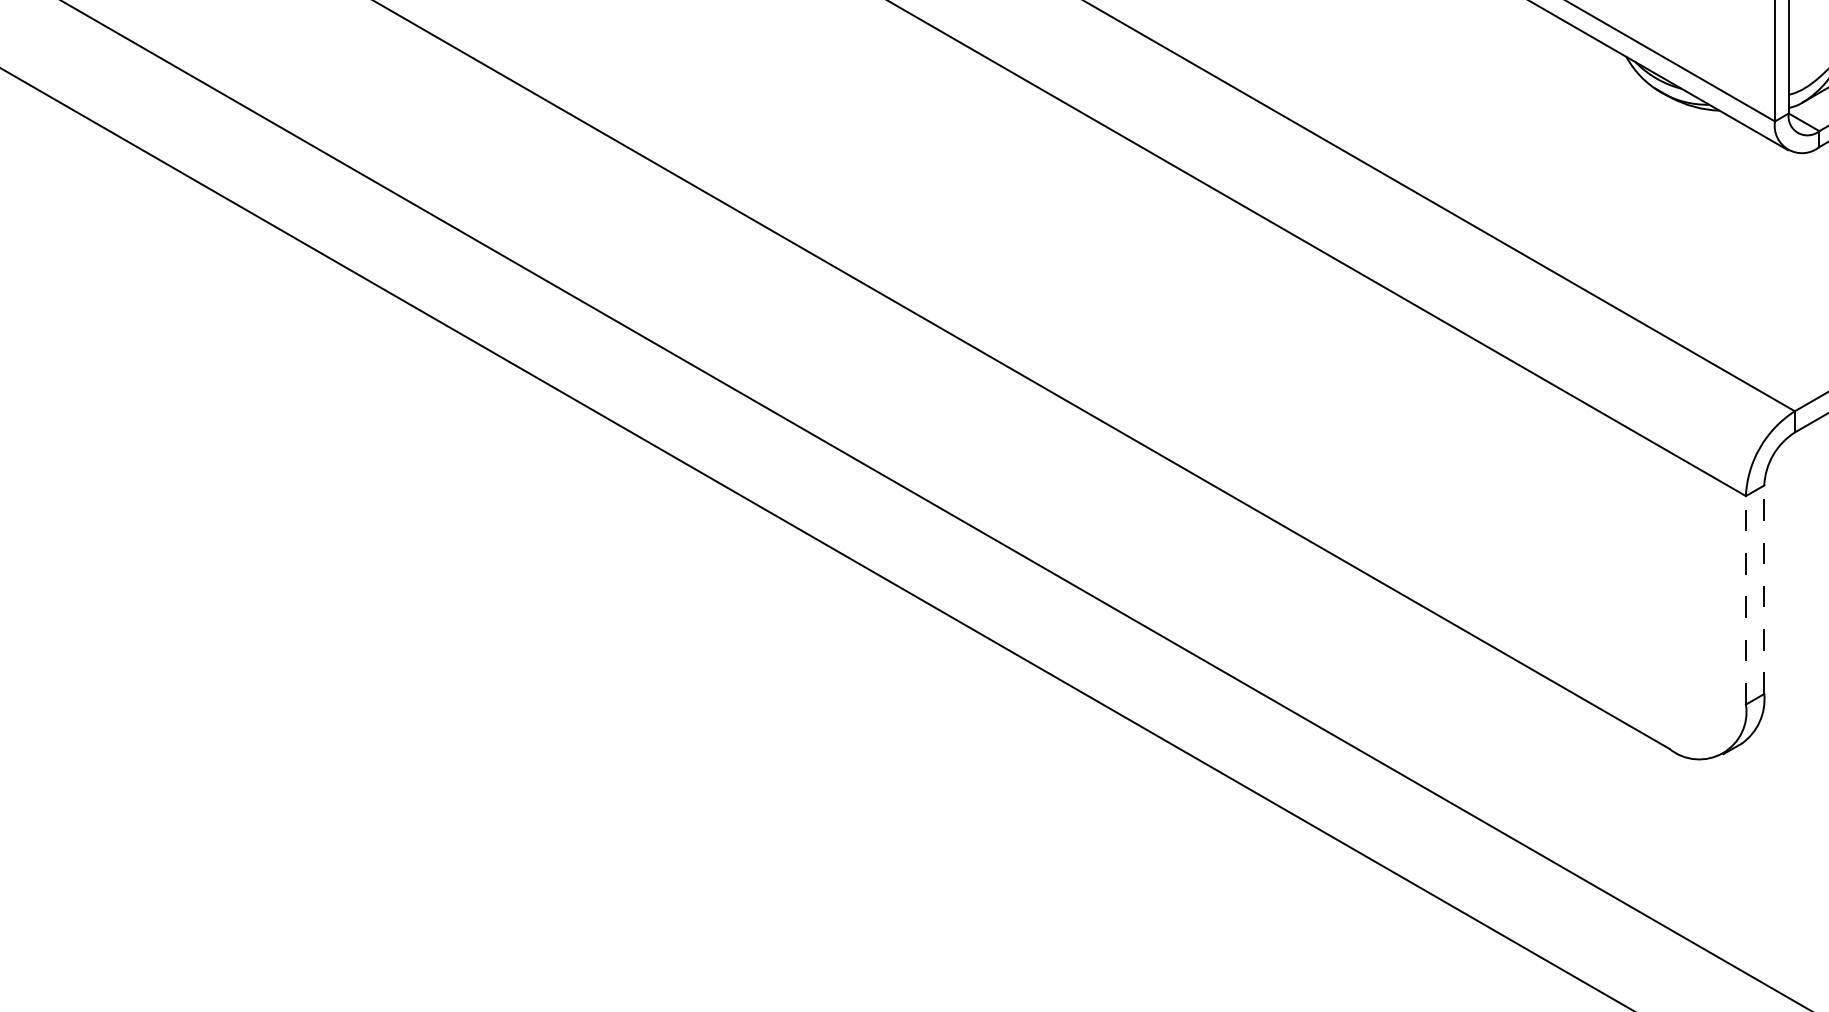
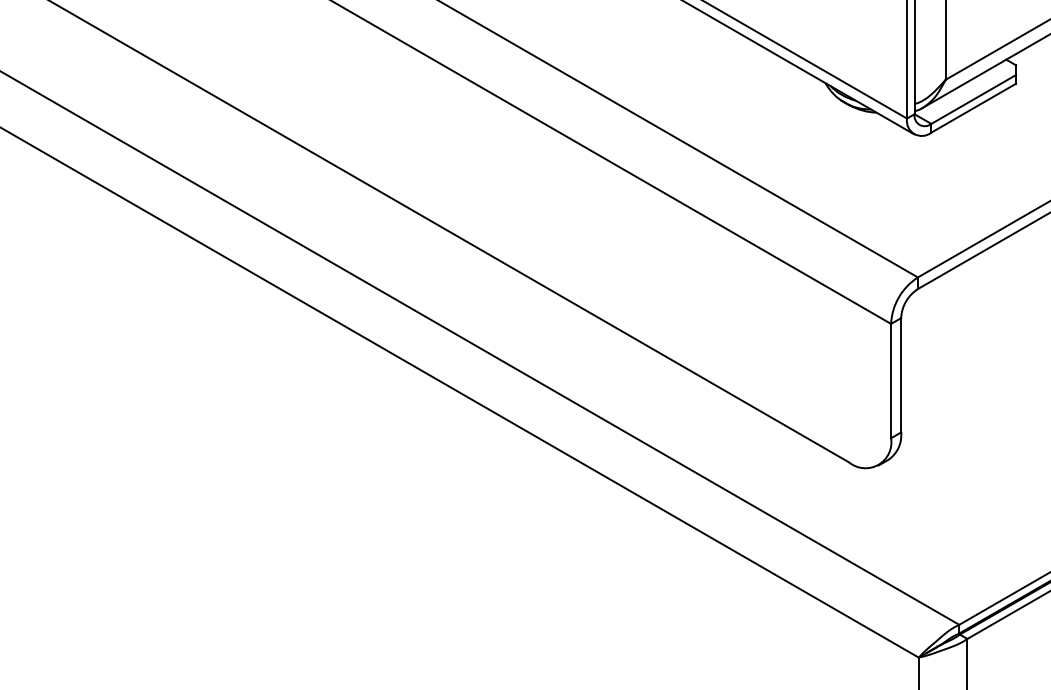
line: (1764, 588) -> (901, 374), dashed -> solid
line: (1746, 599) -> (891, 380), dashed -> solid

